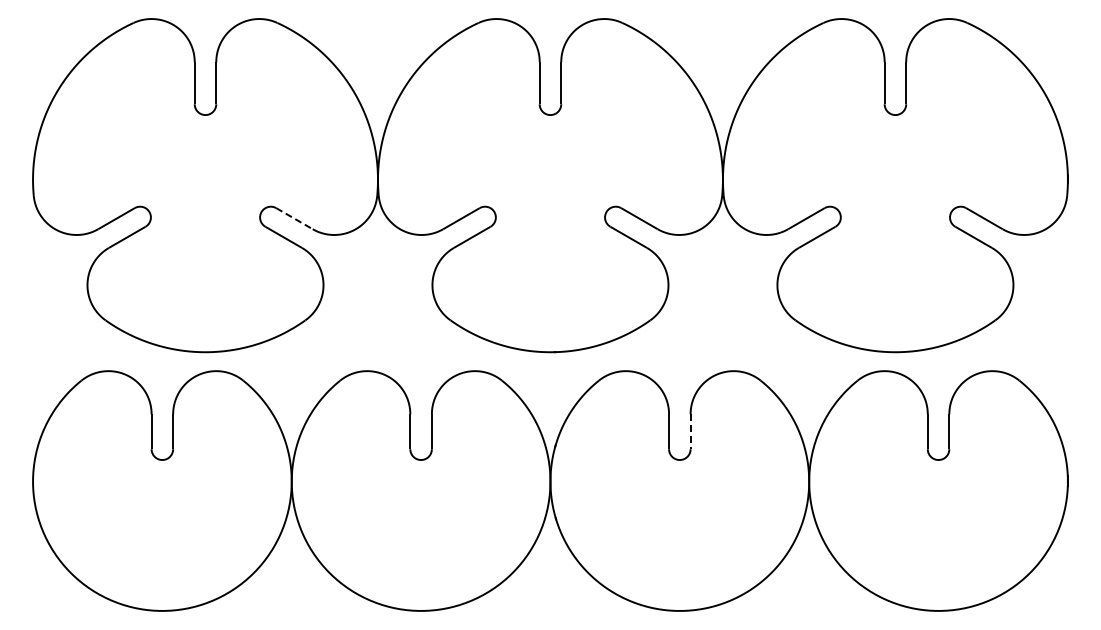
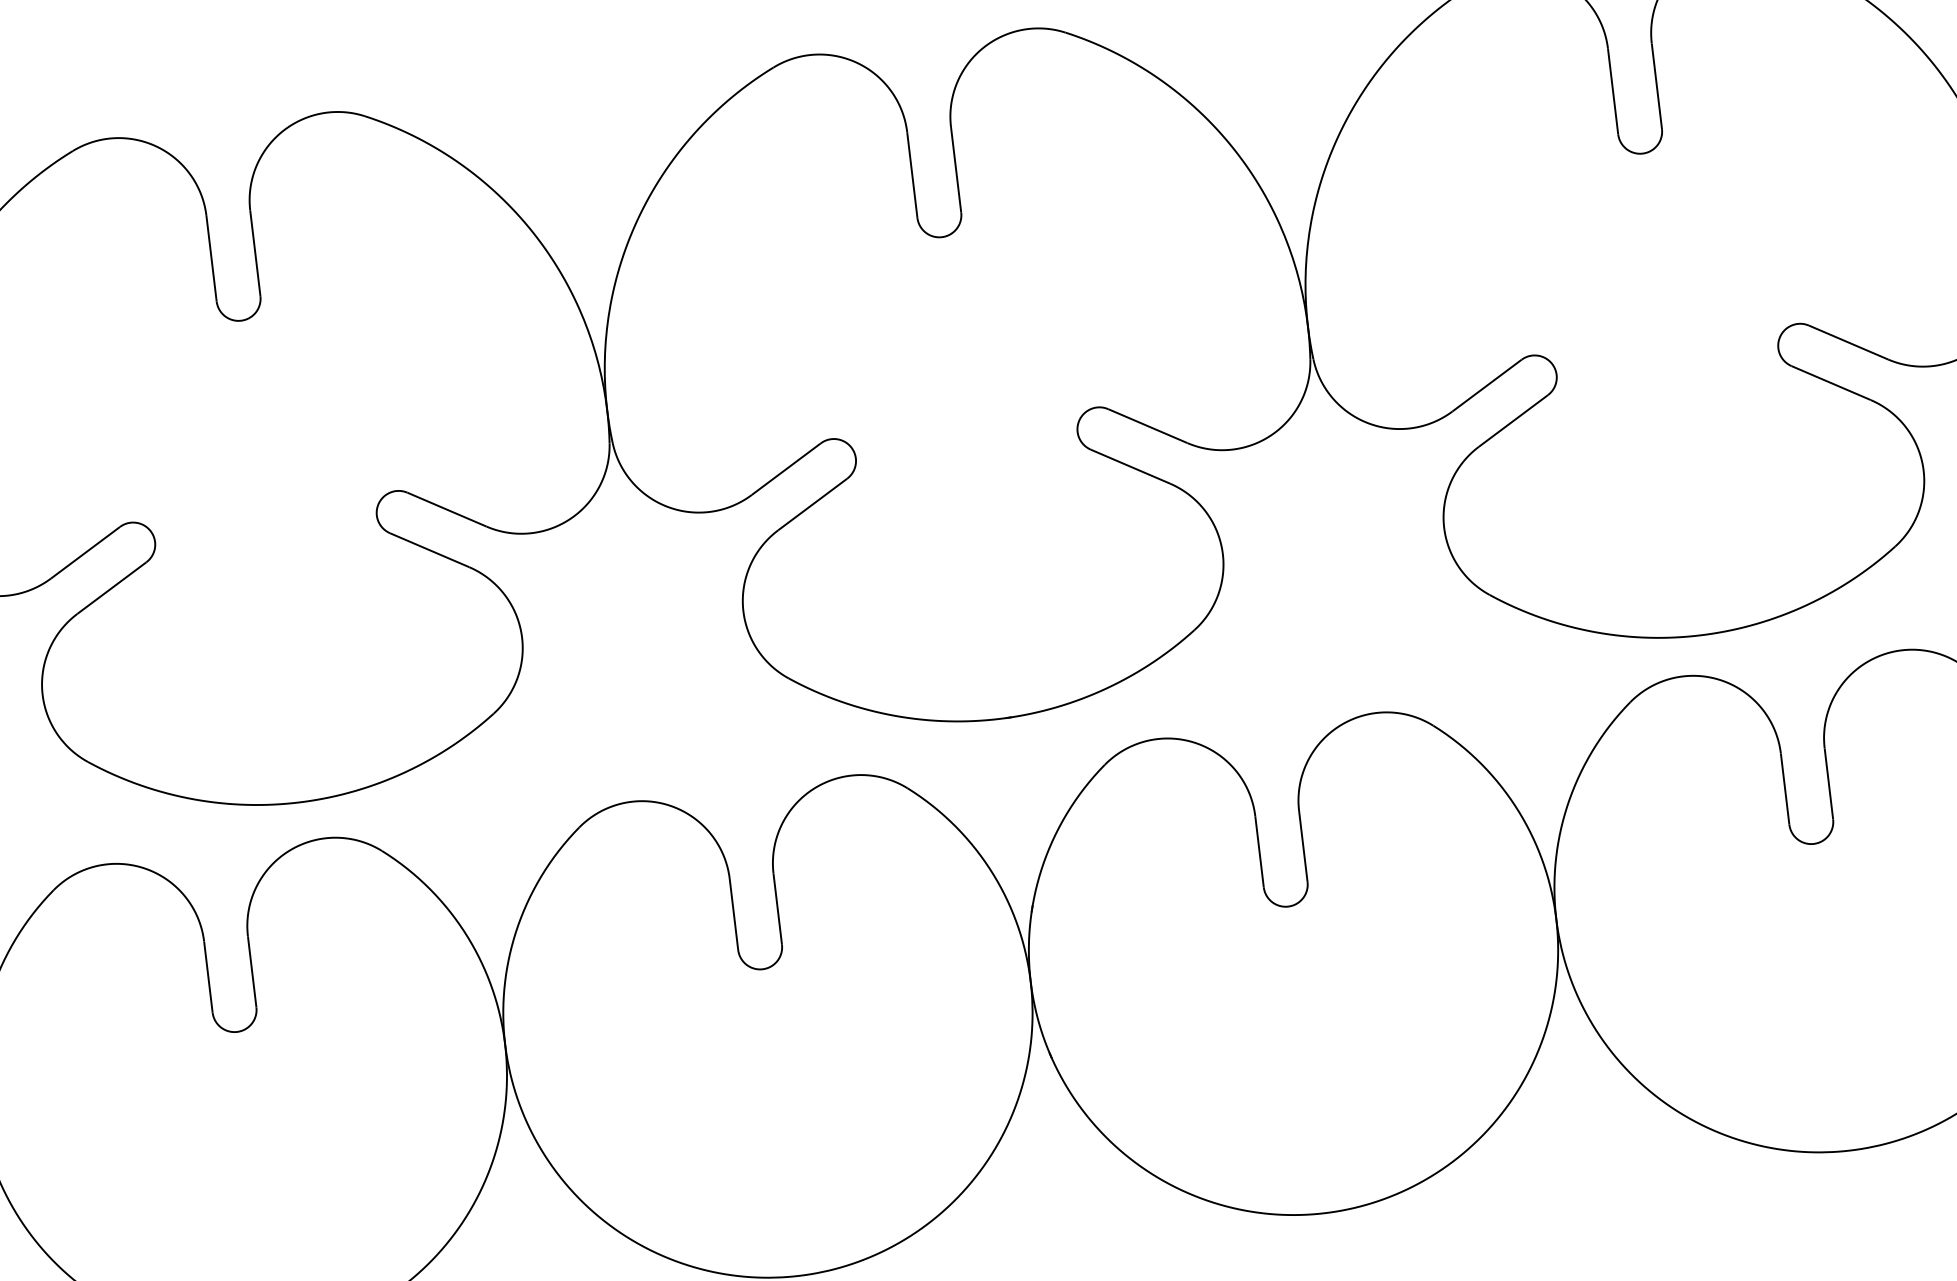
line: (294, 218) -> (446, 509), dashed -> solid
line: (690, 432) -> (1303, 848), dashed -> solid

